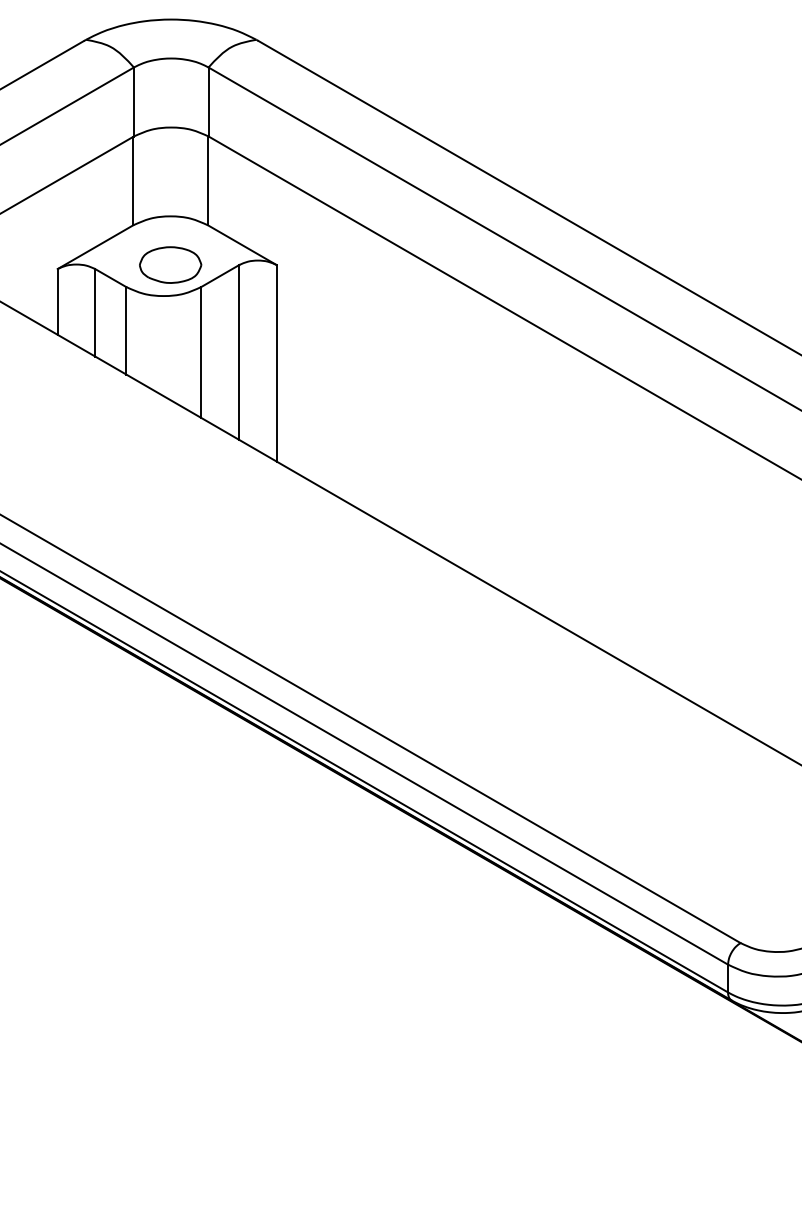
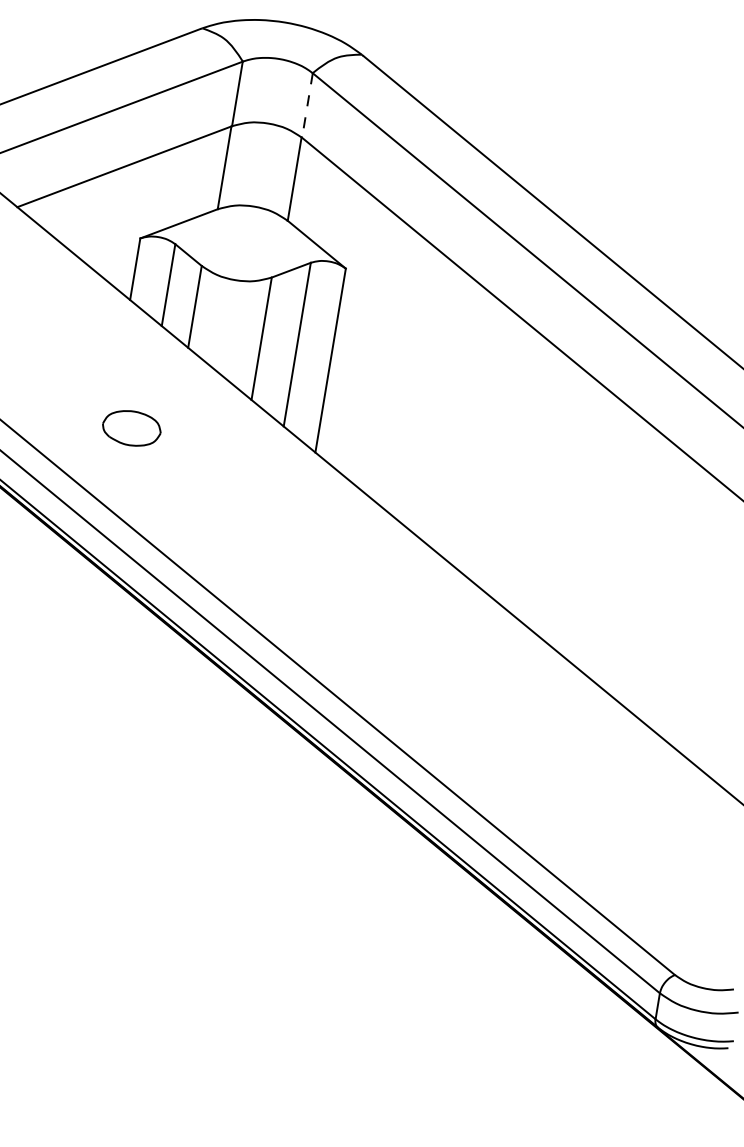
line: (208, 102) -> (307, 105), solid -> dashed
part: (170, 264) -> (131, 427), moved

